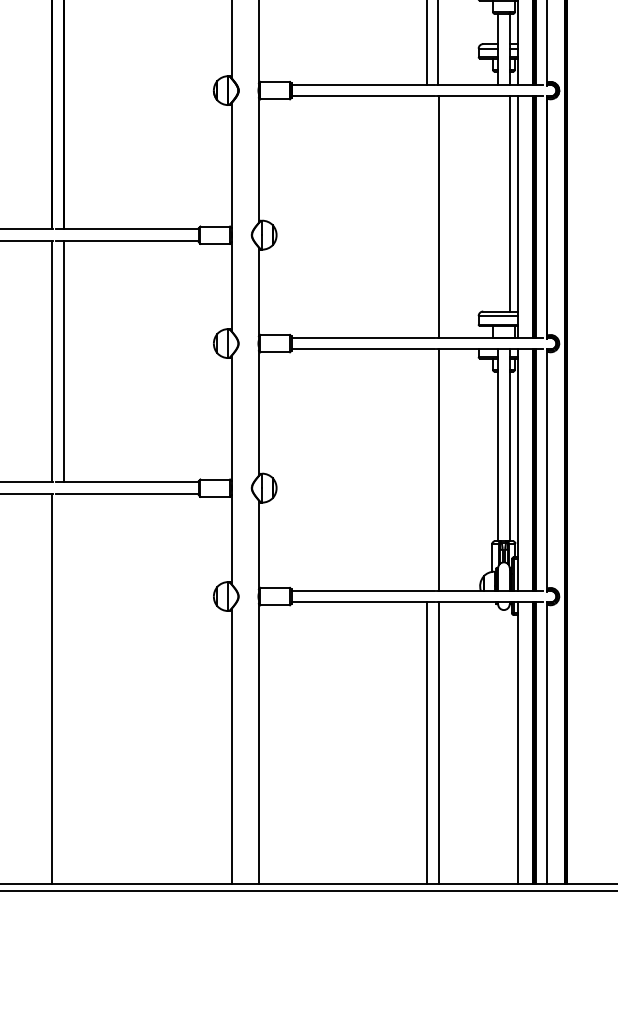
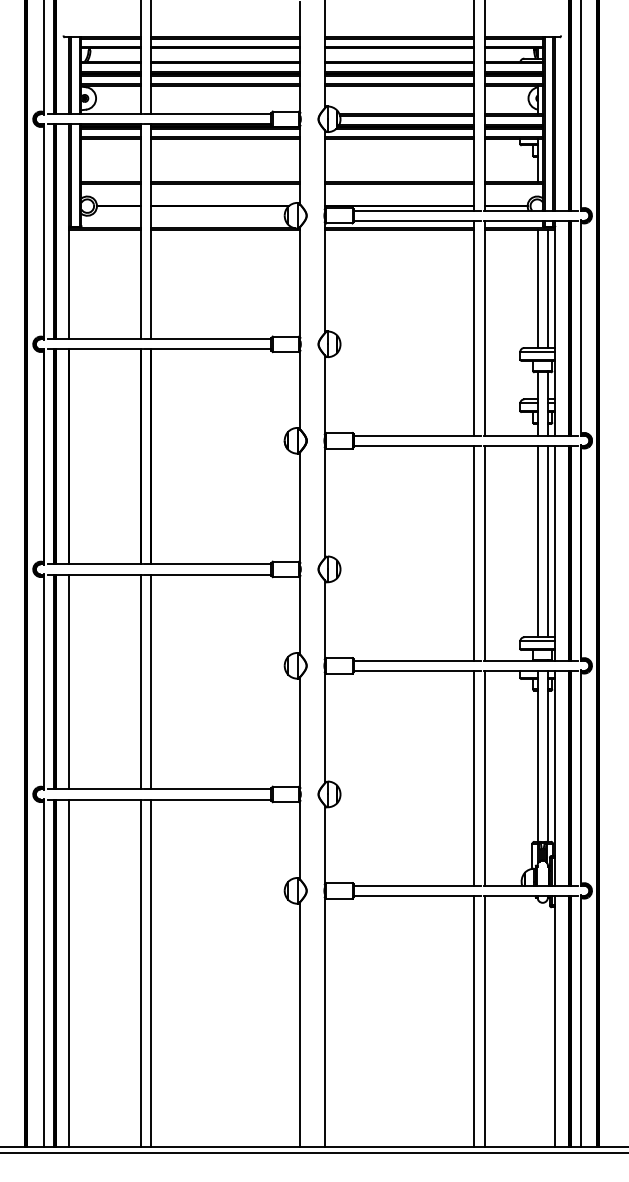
line: (498, 203) -> (537, 541), added
line: (427, 216) -> (474, 552), added
line: (427, 469) -> (474, 777), added
line: (62, 688) -> (150, 972), added

